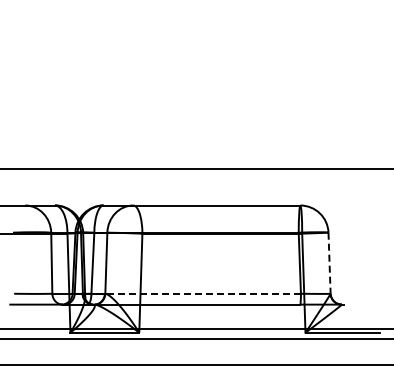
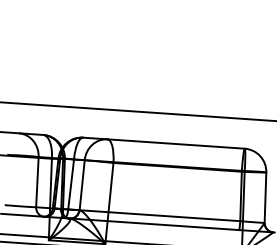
line: (329, 263) -> (265, 197), dashed -> solid
line: (196, 293) -> (154, 215), dashed -> solid

